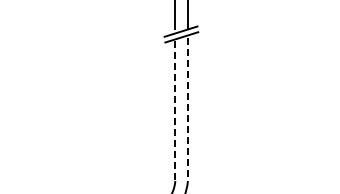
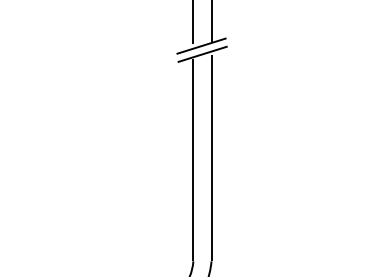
line: (187, 109) -> (210, 158), dashed -> solid
line: (175, 111) -> (193, 161), dashed -> solid

